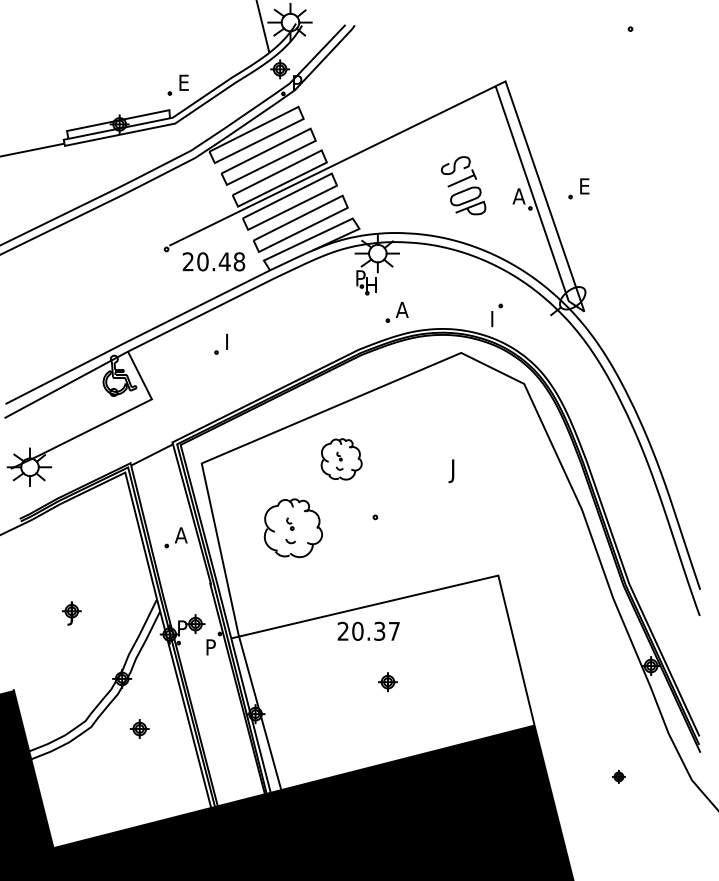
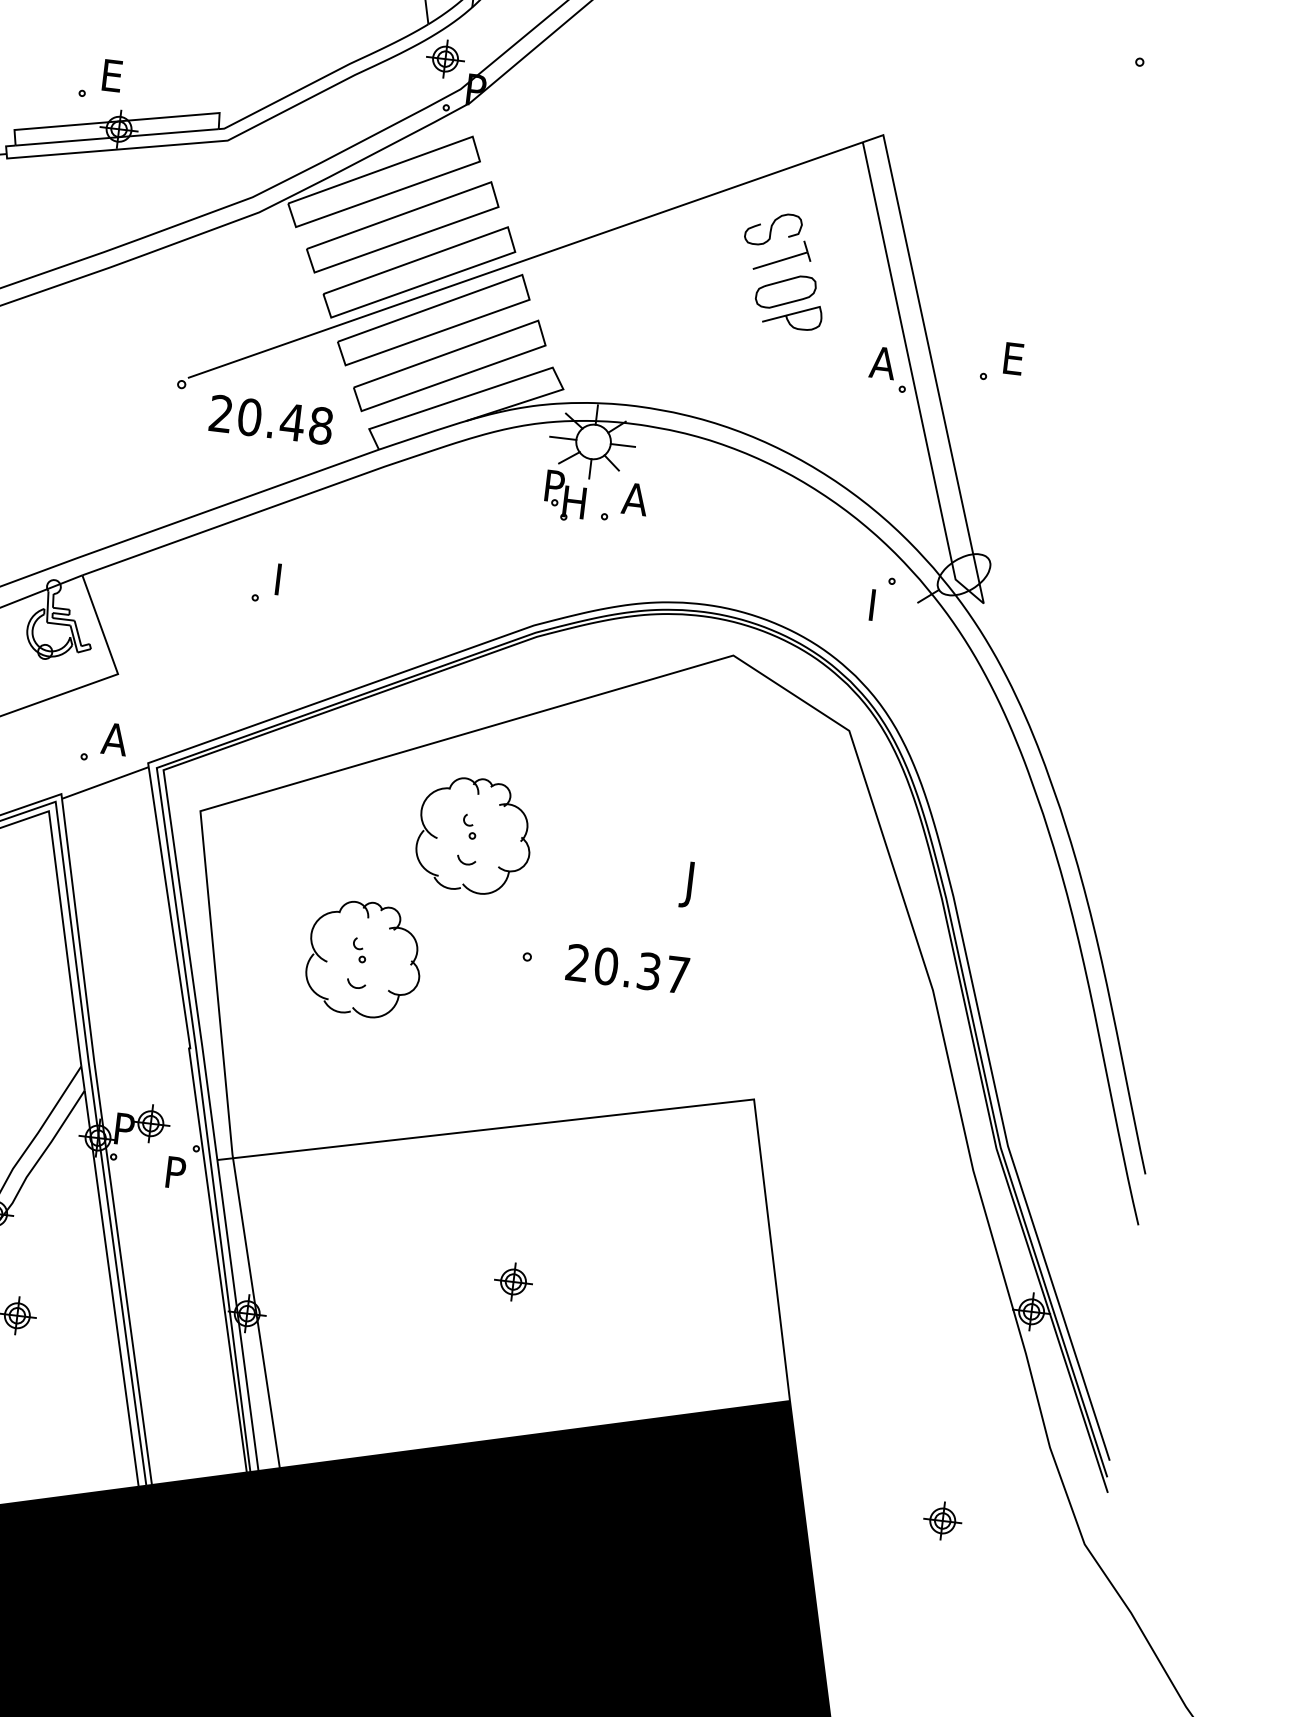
part: (177, 84) -> (99, 77), moved
part: (463, 185) -> (783, 270), moved
part: (396, 312) -> (623, 502), moved
part: (496, 315) -> (881, 599), moved
part: (341, 459) -> (474, 835), size x1.43
part: (175, 537) -> (103, 742), moved
text: (368, 630) -> (627, 967), moved
part: (618, 776) -> (942, 1520), size x1.43

